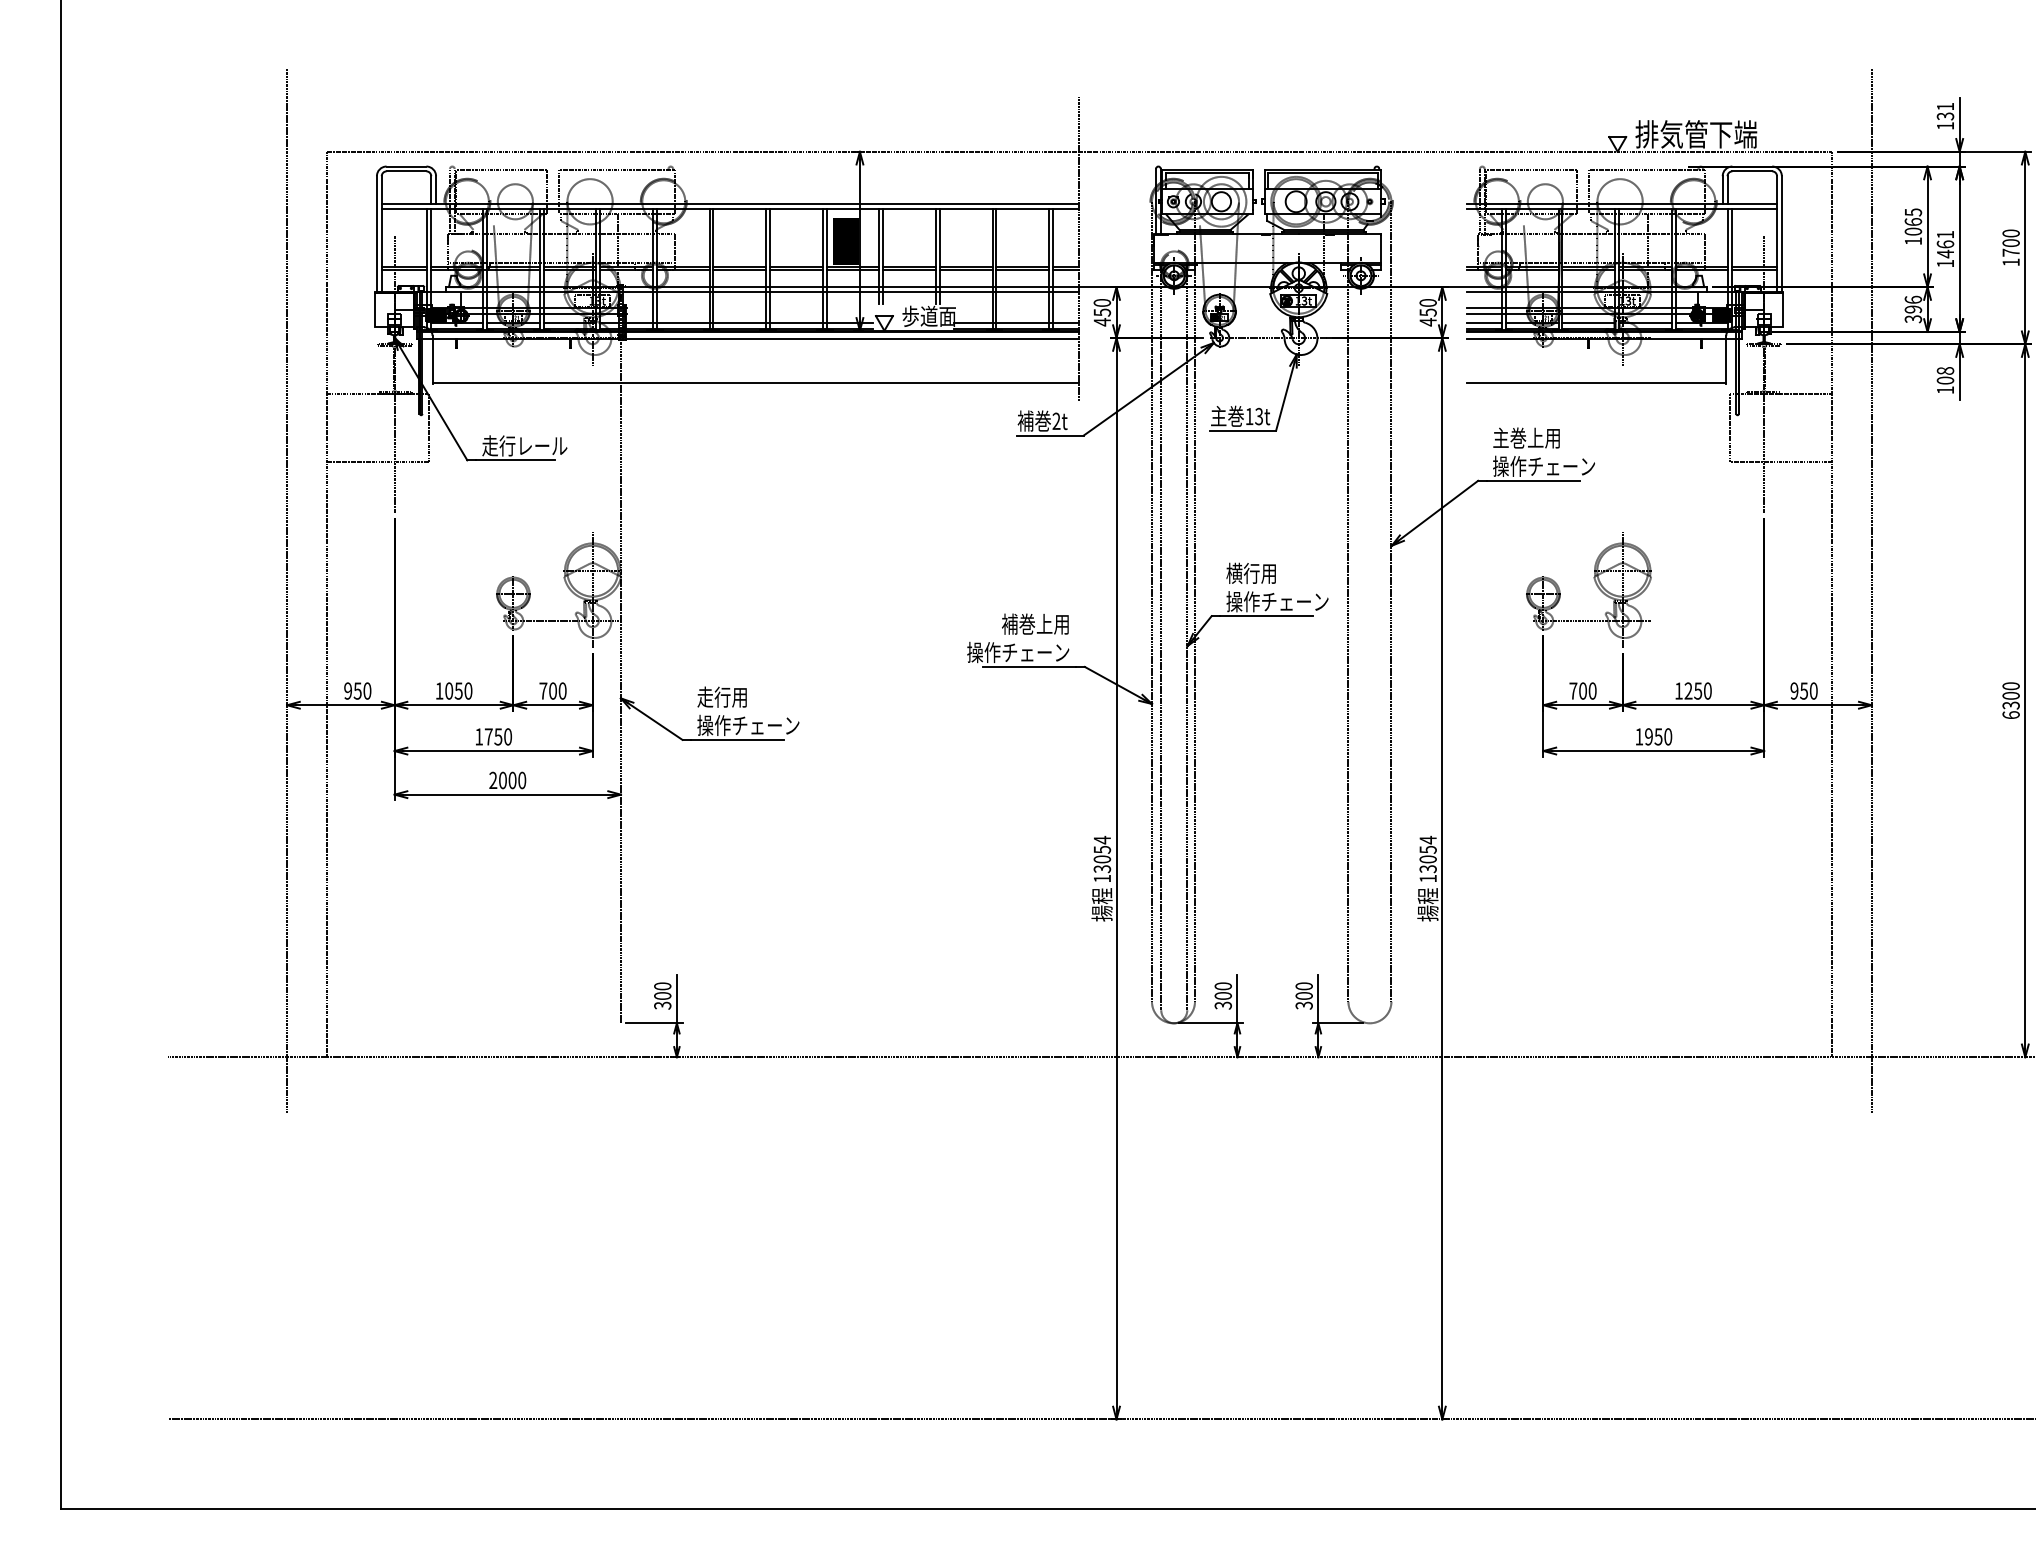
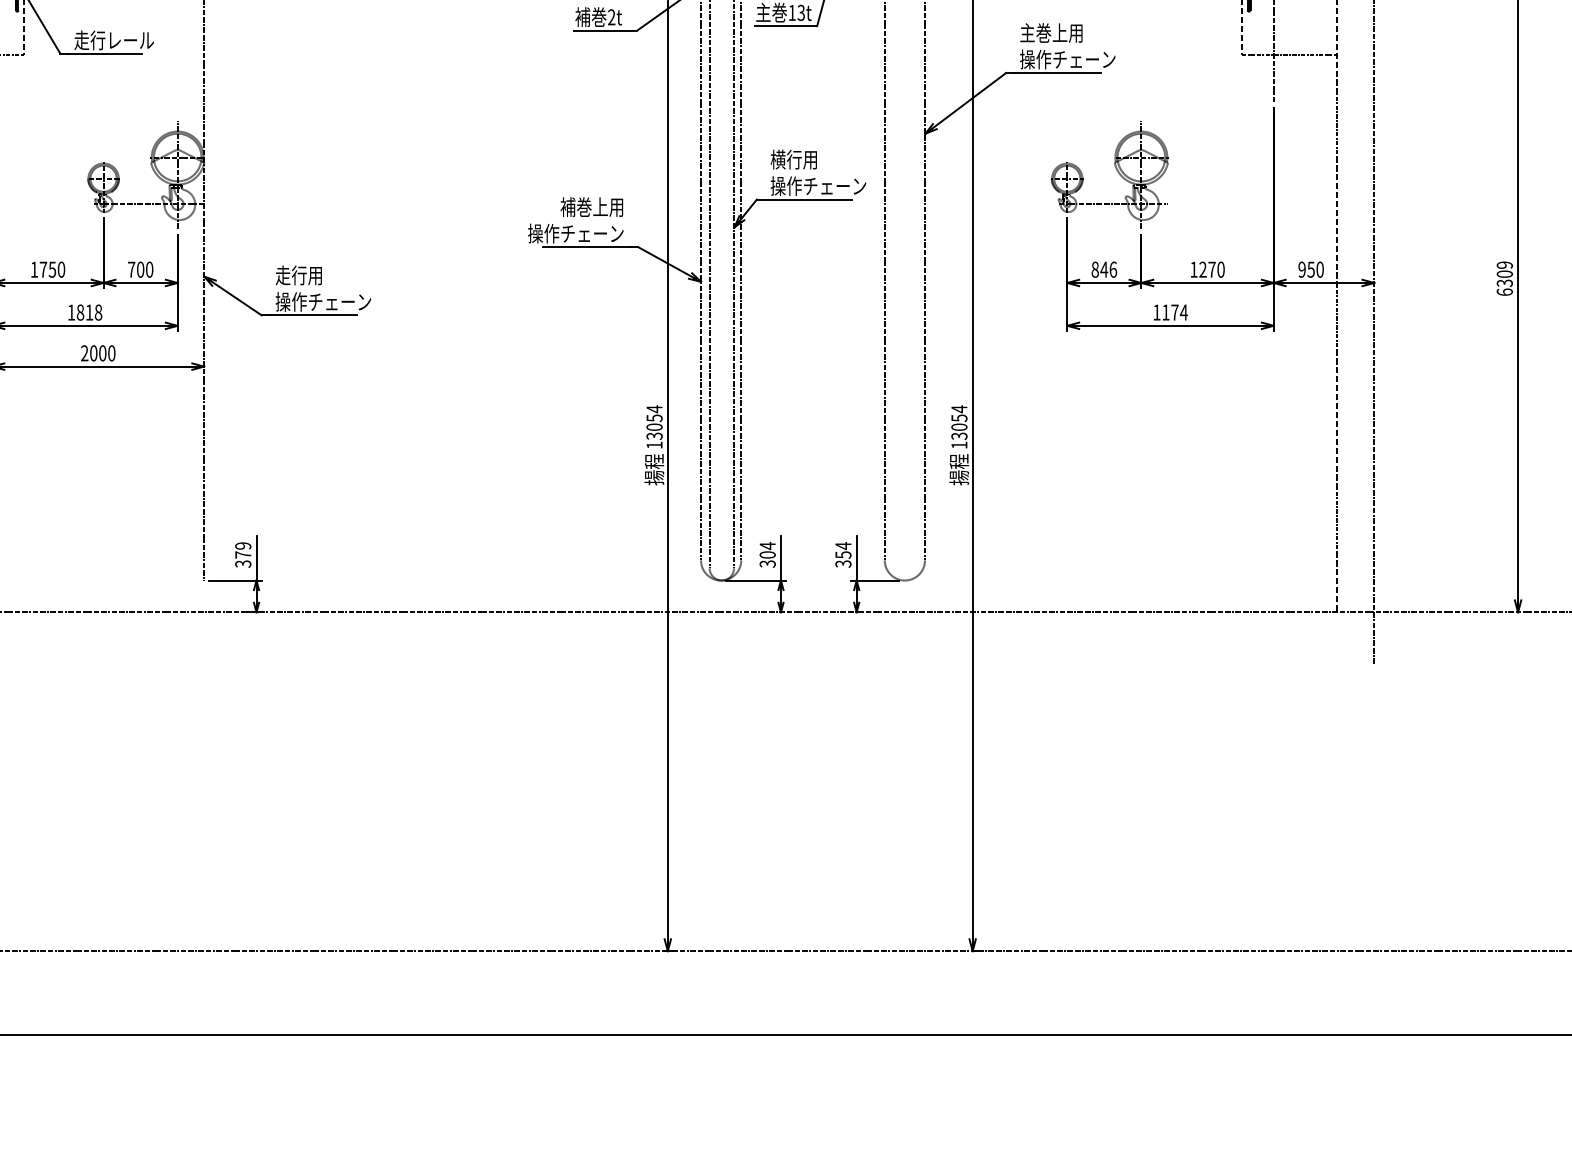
text: (2010, 686) -> (1504, 265), 6300 -> 6309
text: (449, 690) -> (43, 269), 1050 -> 1750
text: (1582, 690) -> (1103, 269), 700 -> 846
text: (1698, 690) -> (1212, 269), 1250 -> 1270
text: (498, 736) -> (89, 312), 1750 -> 1818
text: (1658, 736) -> (1174, 312), 1950 -> 1174
text: (1222, 986) -> (766, 546), 300 -> 304
text: (662, 990) -> (243, 549), 300 -> 379
text: (1303, 991) -> (842, 550), 300 -> 354

